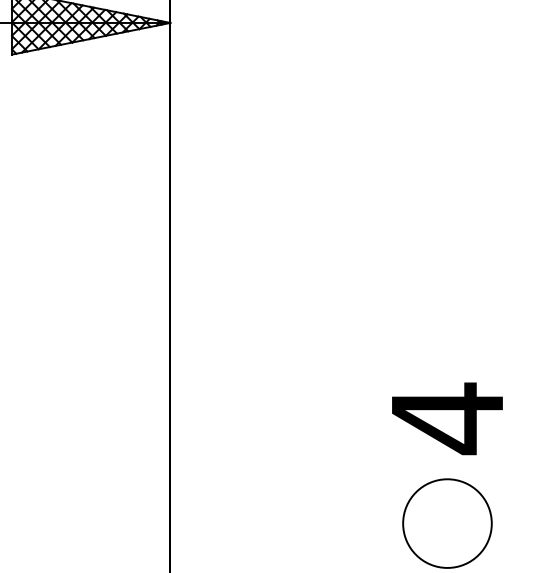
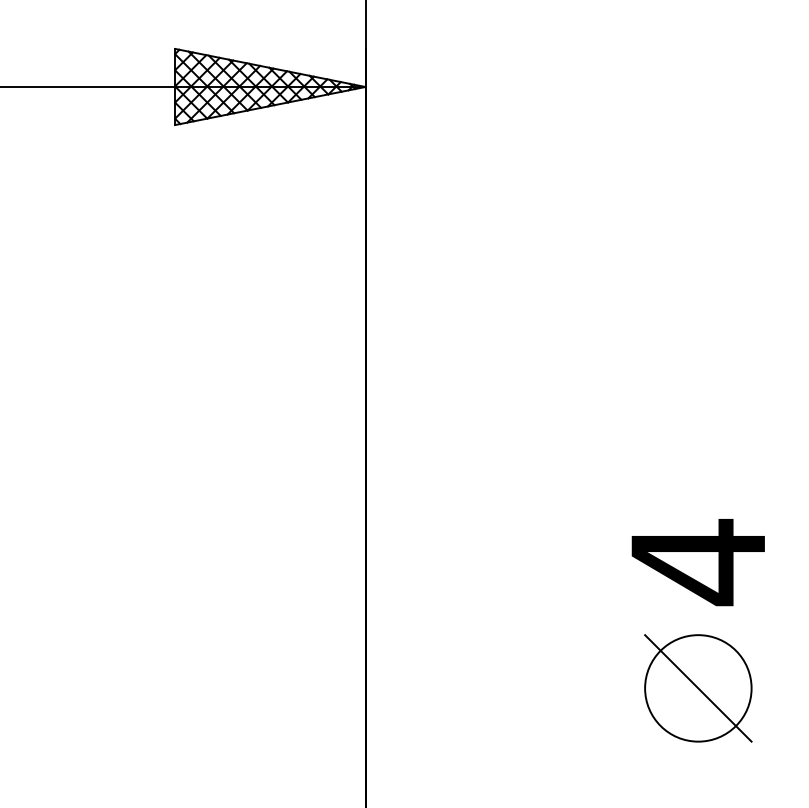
line: (447, 523) -> (698, 688), added

